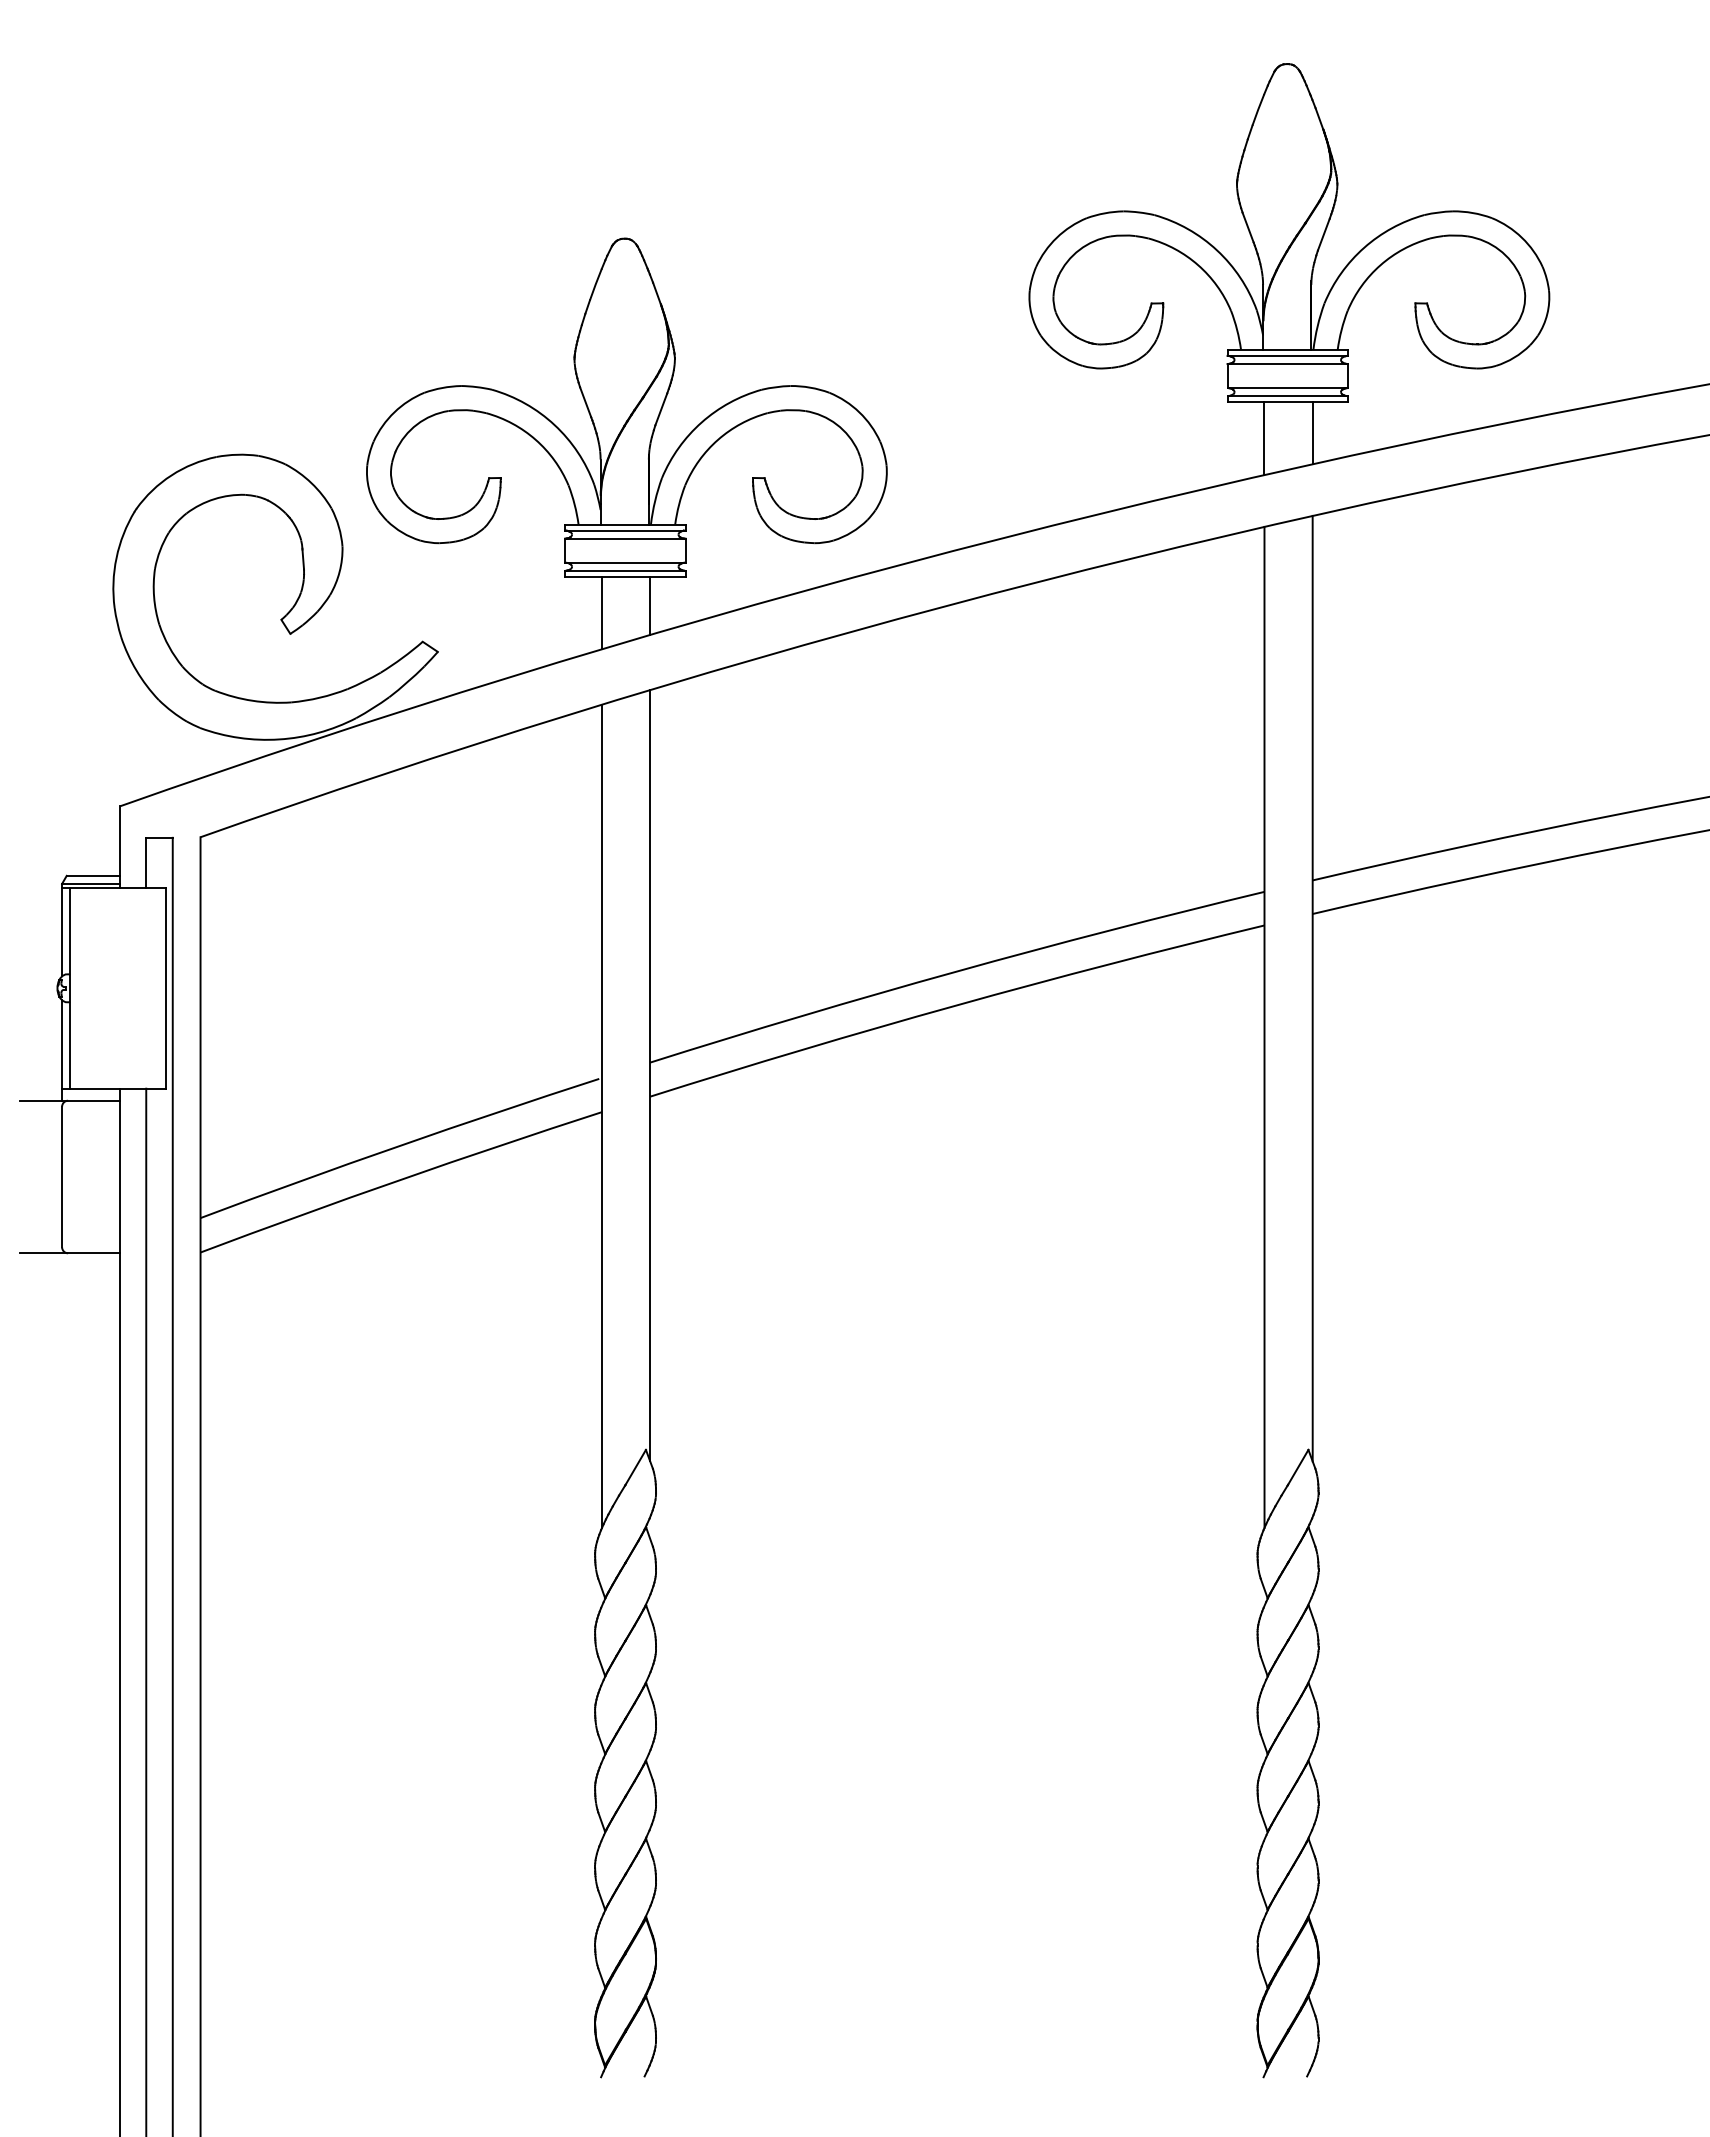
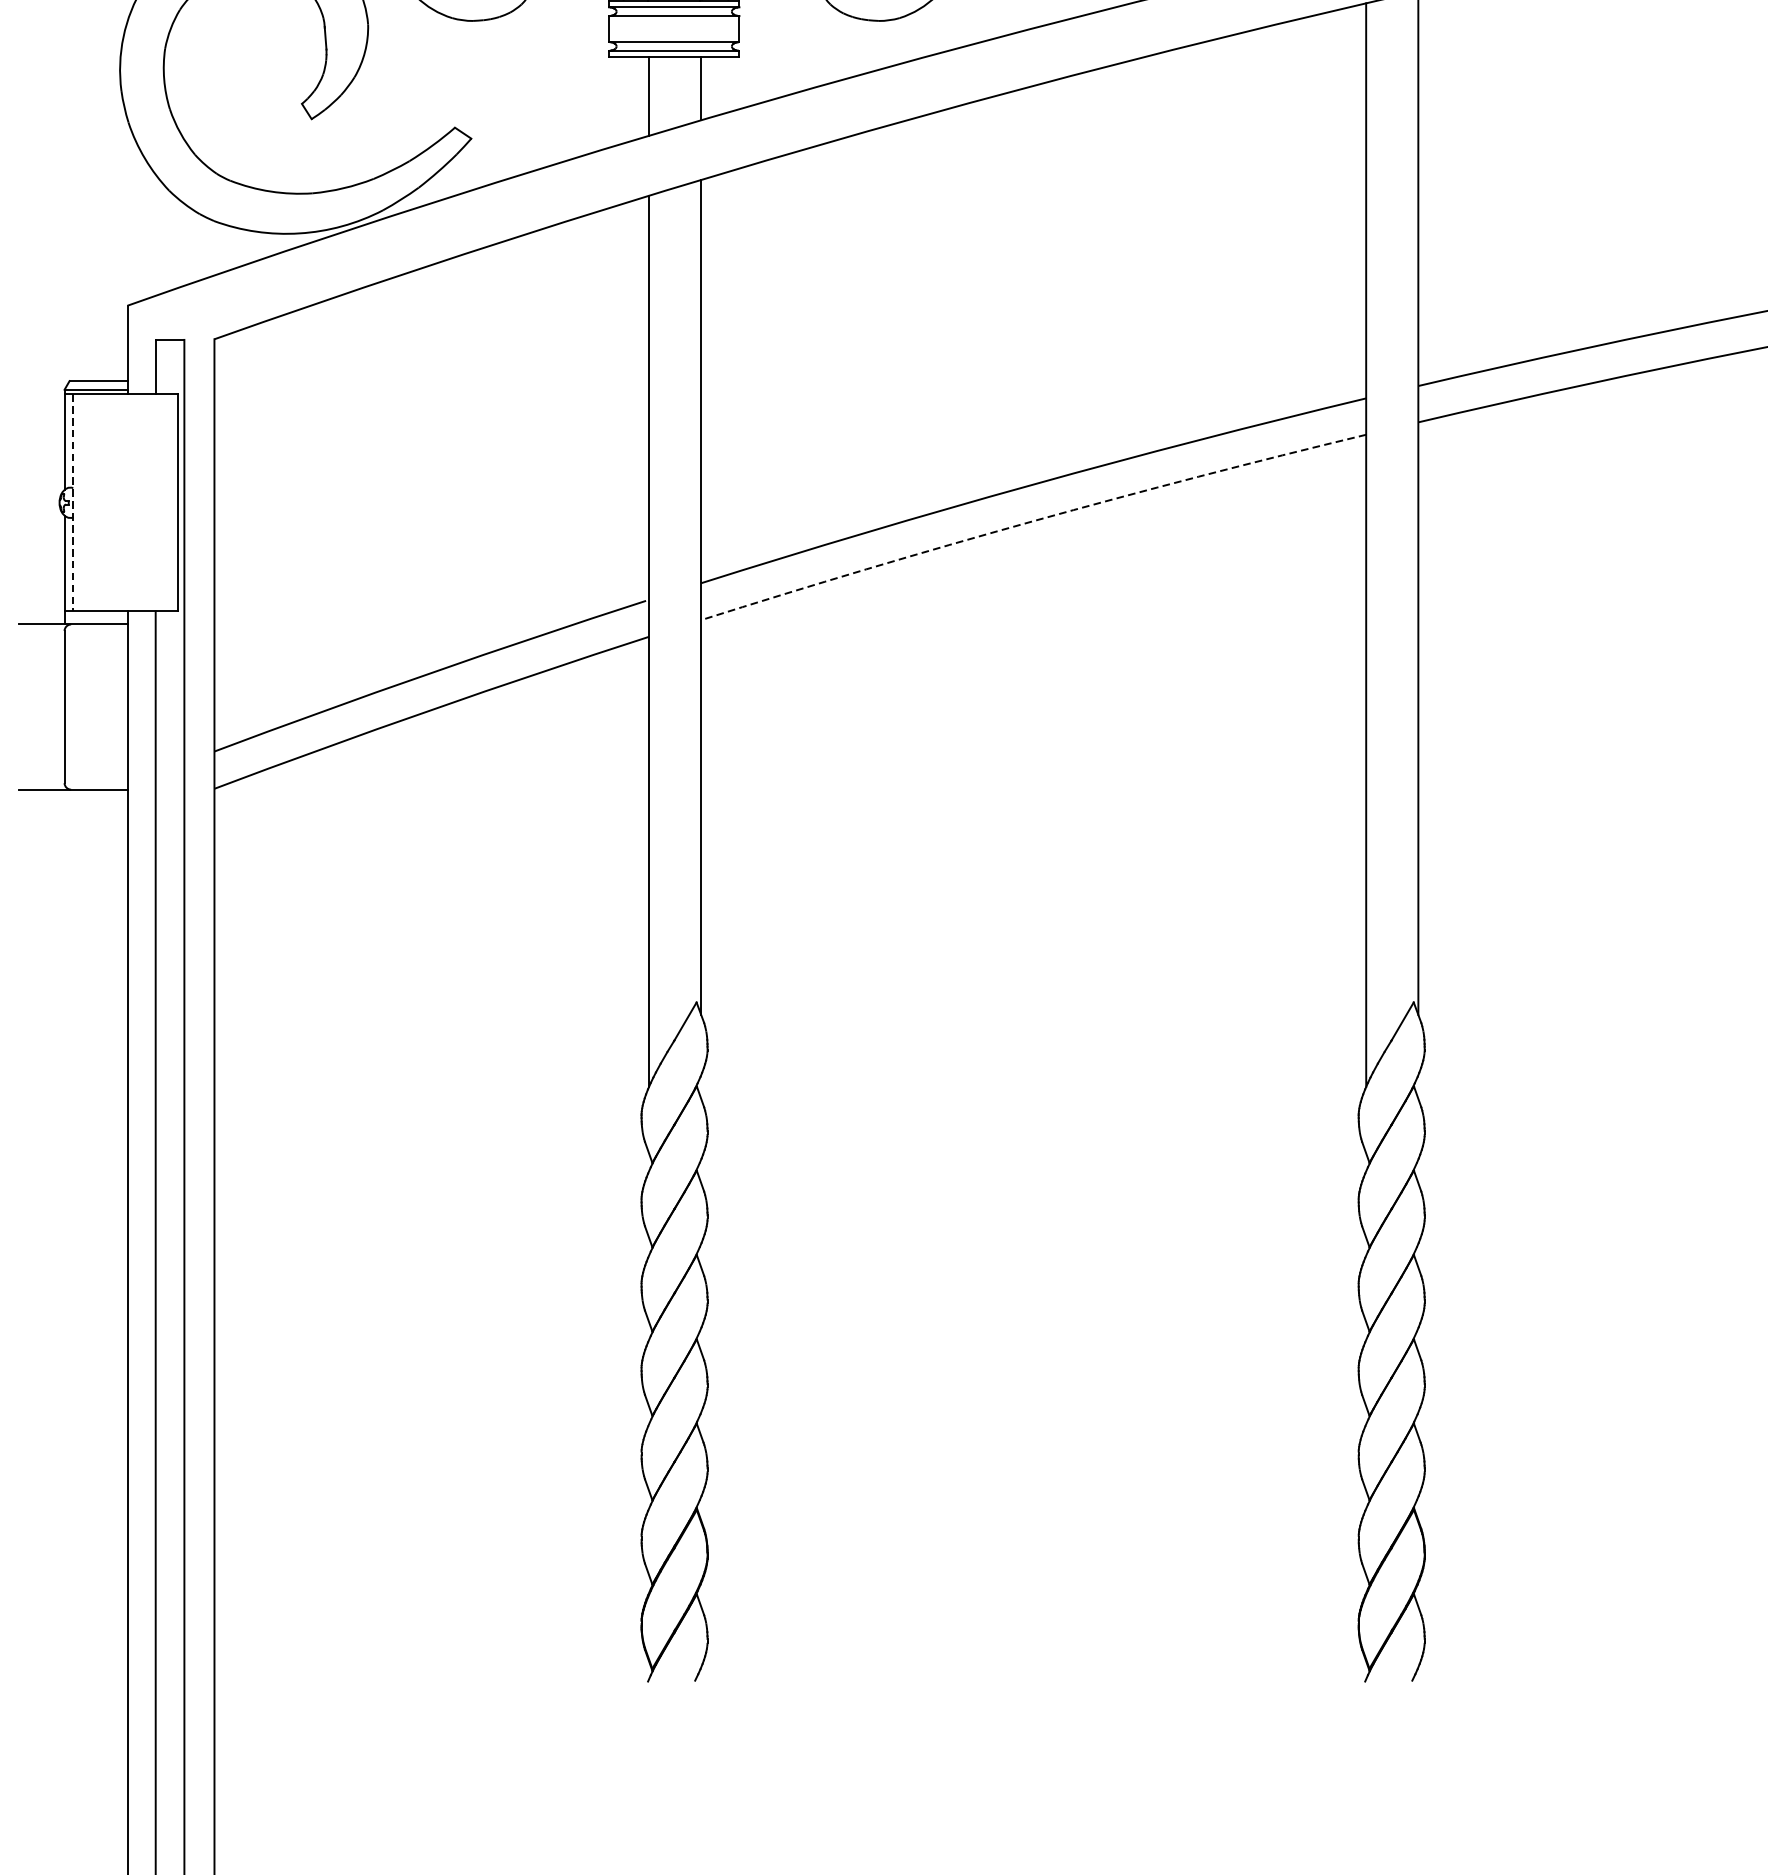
line: (70, 988) -> (73, 503), solid -> dashed
arc: (955, 1005) -> (1031, 521), solid -> dashed

